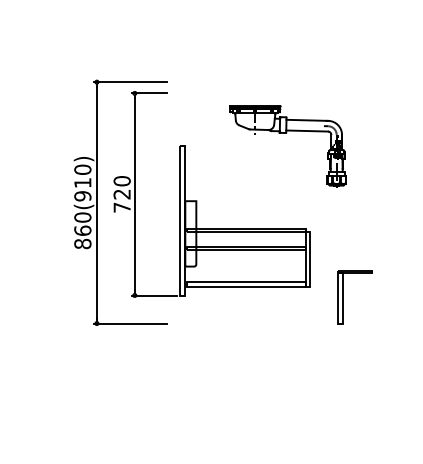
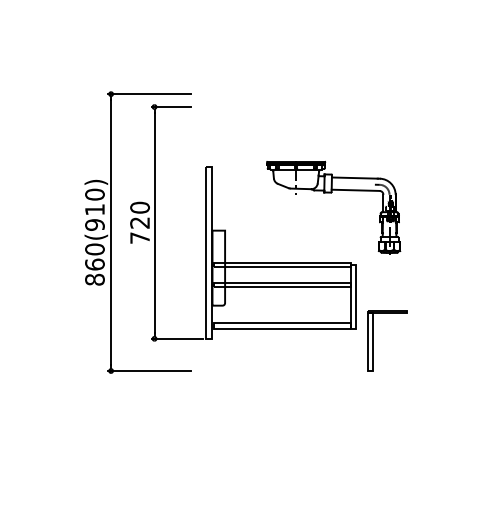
part: (286, 133) -> (331, 193), moved
part: (343, 297) -> (374, 341), moved

